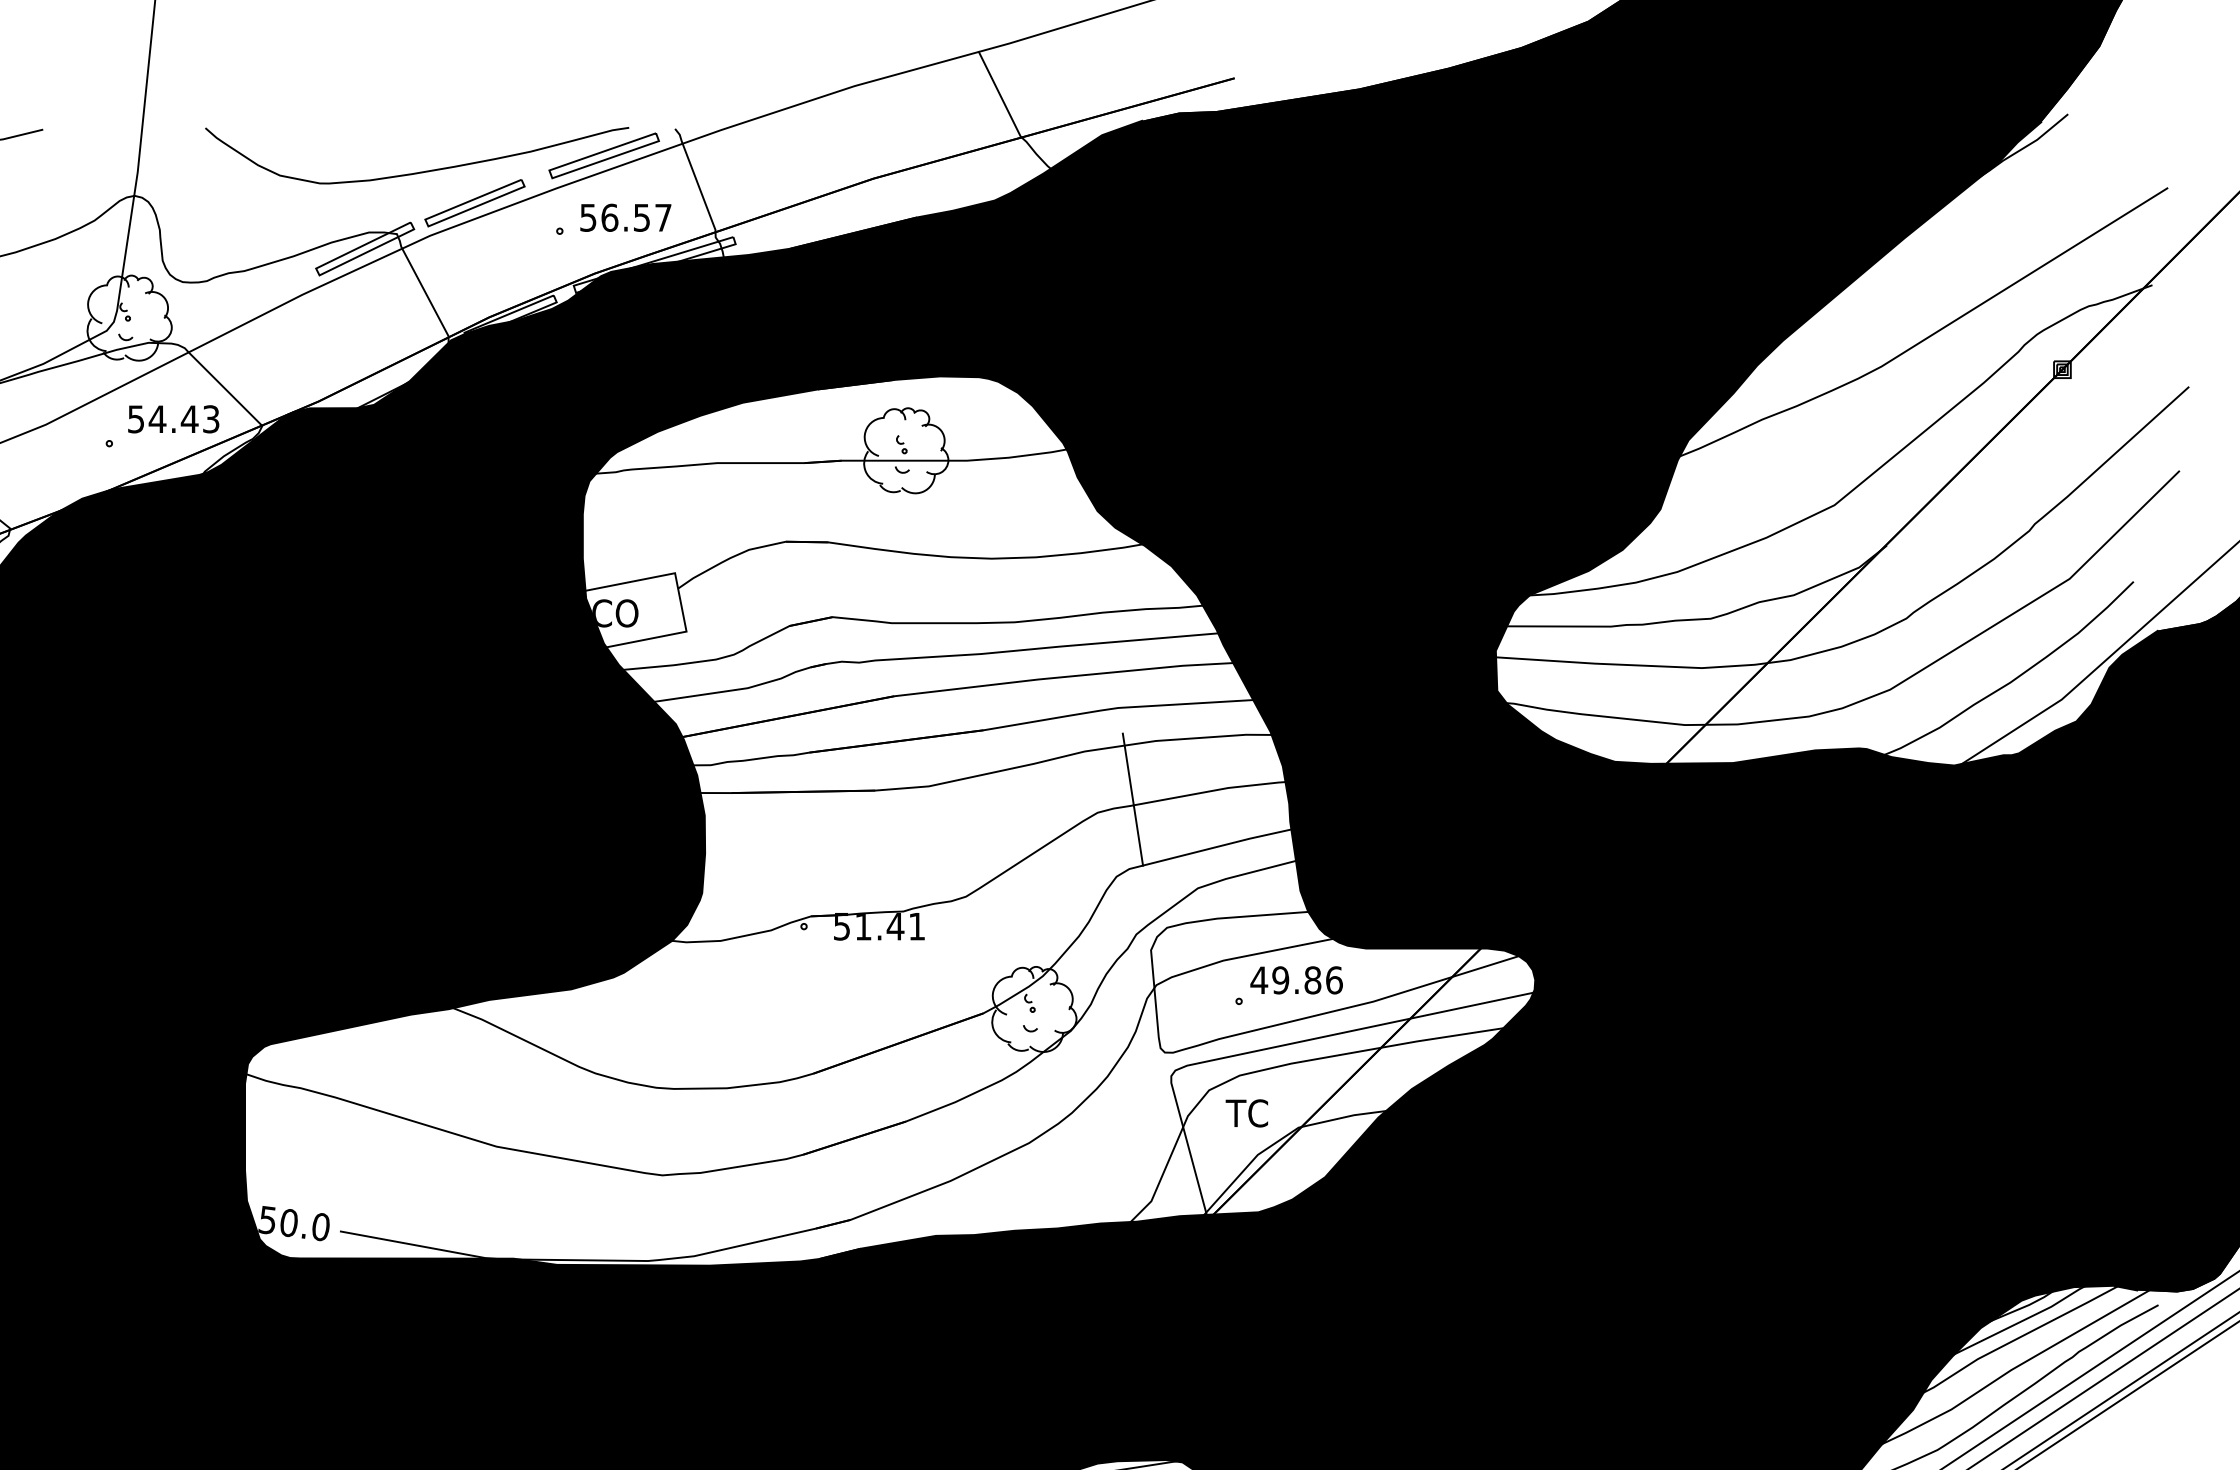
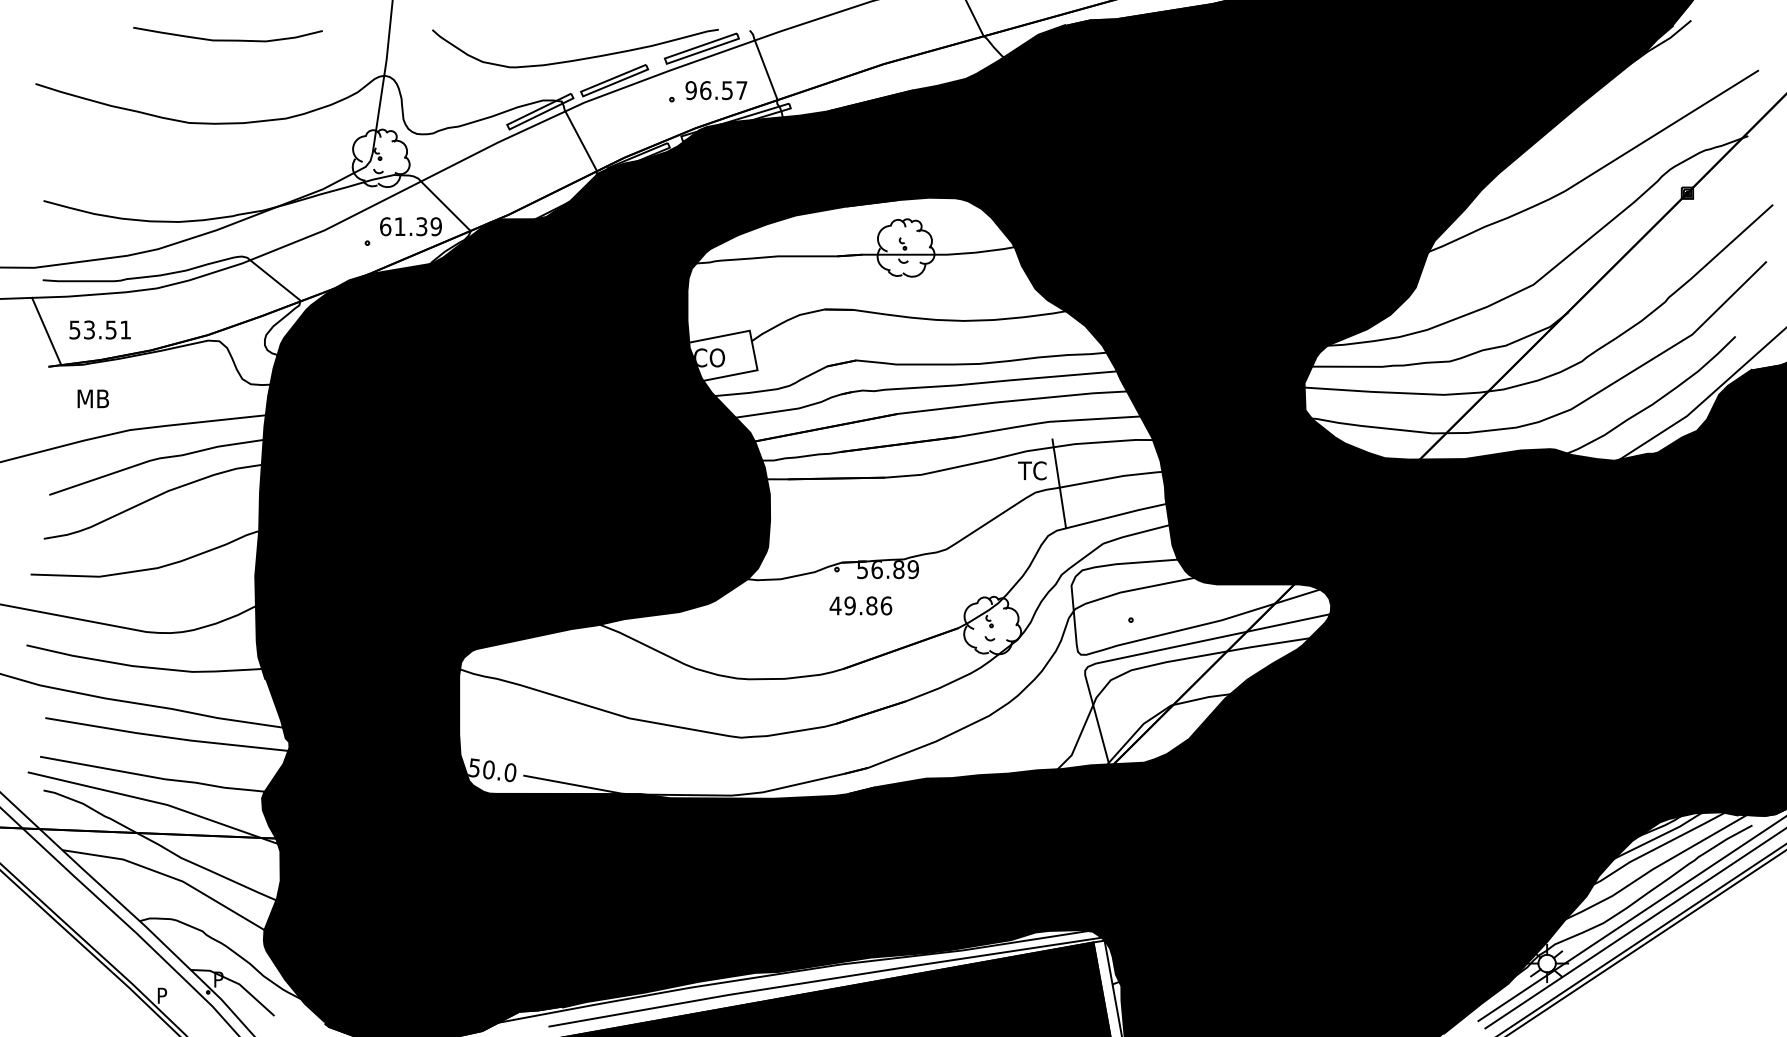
text: (587, 217) -> (690, 90), 56.57 -> 96.57
text: (173, 418) -> (410, 226), 54.43 -> 61.39
text: (889, 926) -> (894, 569), 51.41 -> 56.89
text: (1296, 979) -> (860, 605), moved
text: (1247, 1112) -> (1032, 470), moved

